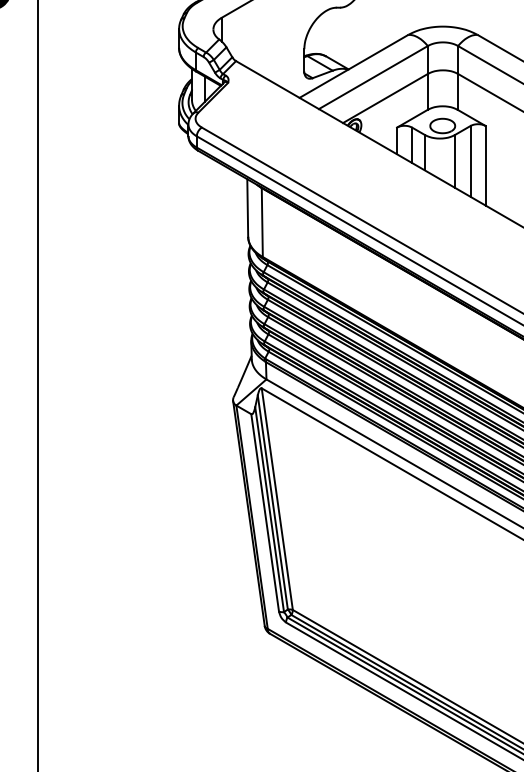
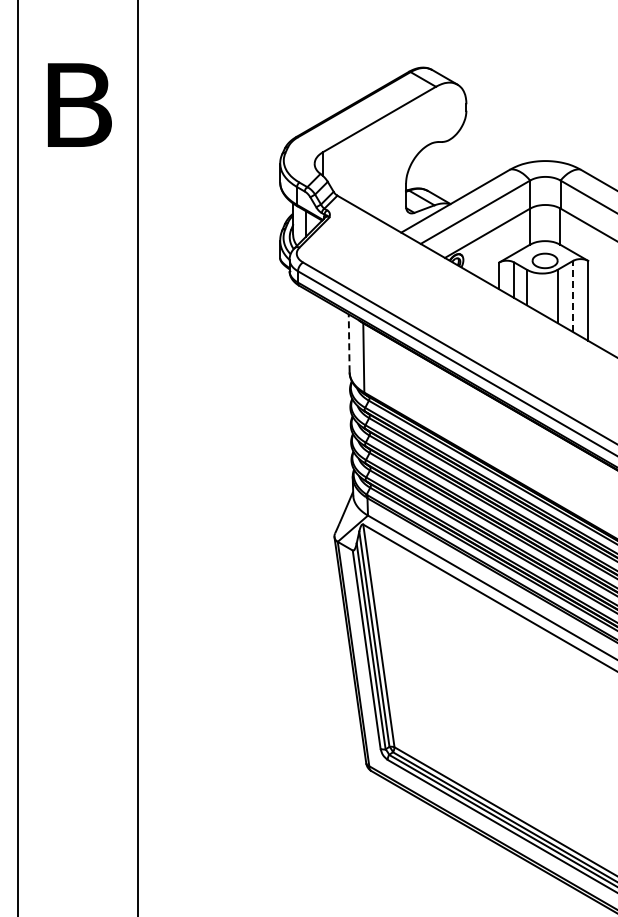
line: (470, 161) -> (573, 296), solid -> dashed
line: (248, 208) -> (349, 343), solid -> dashed

